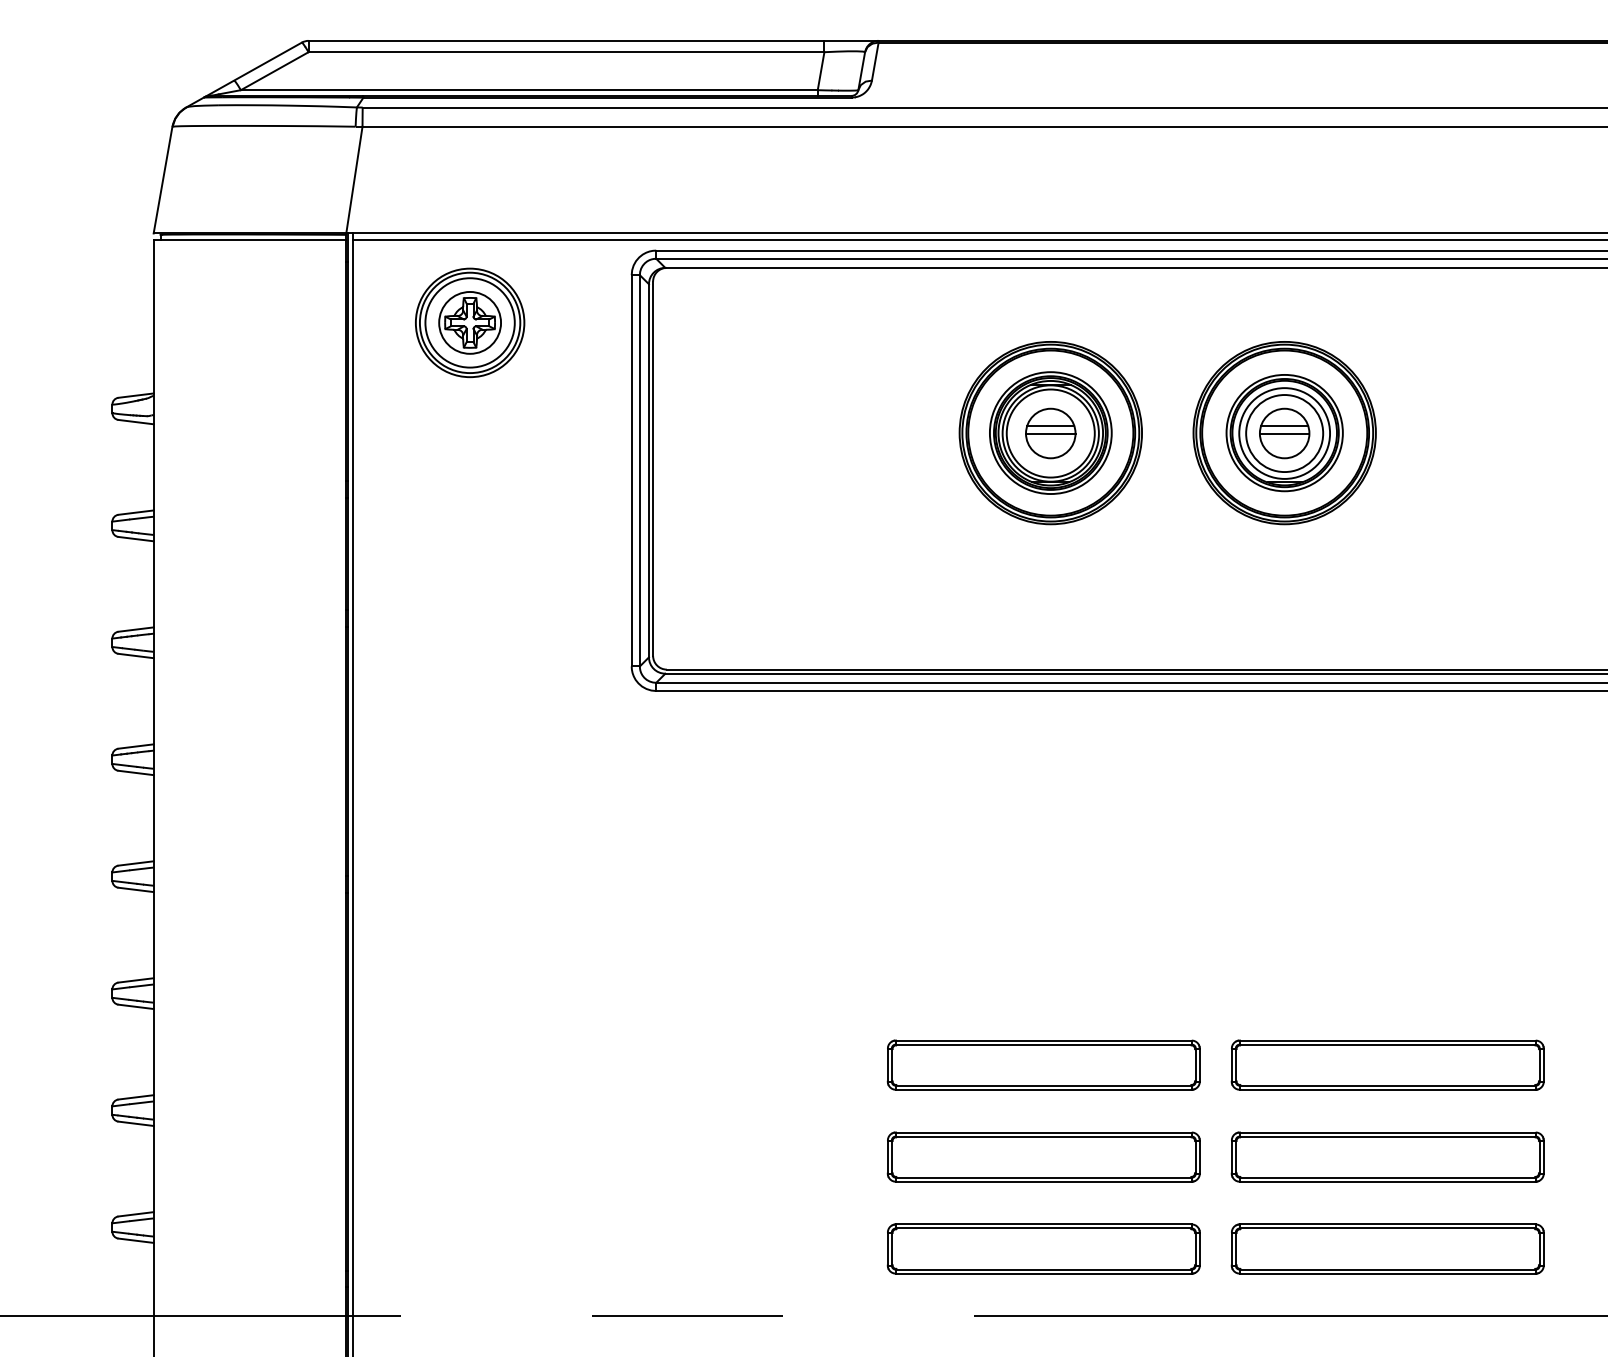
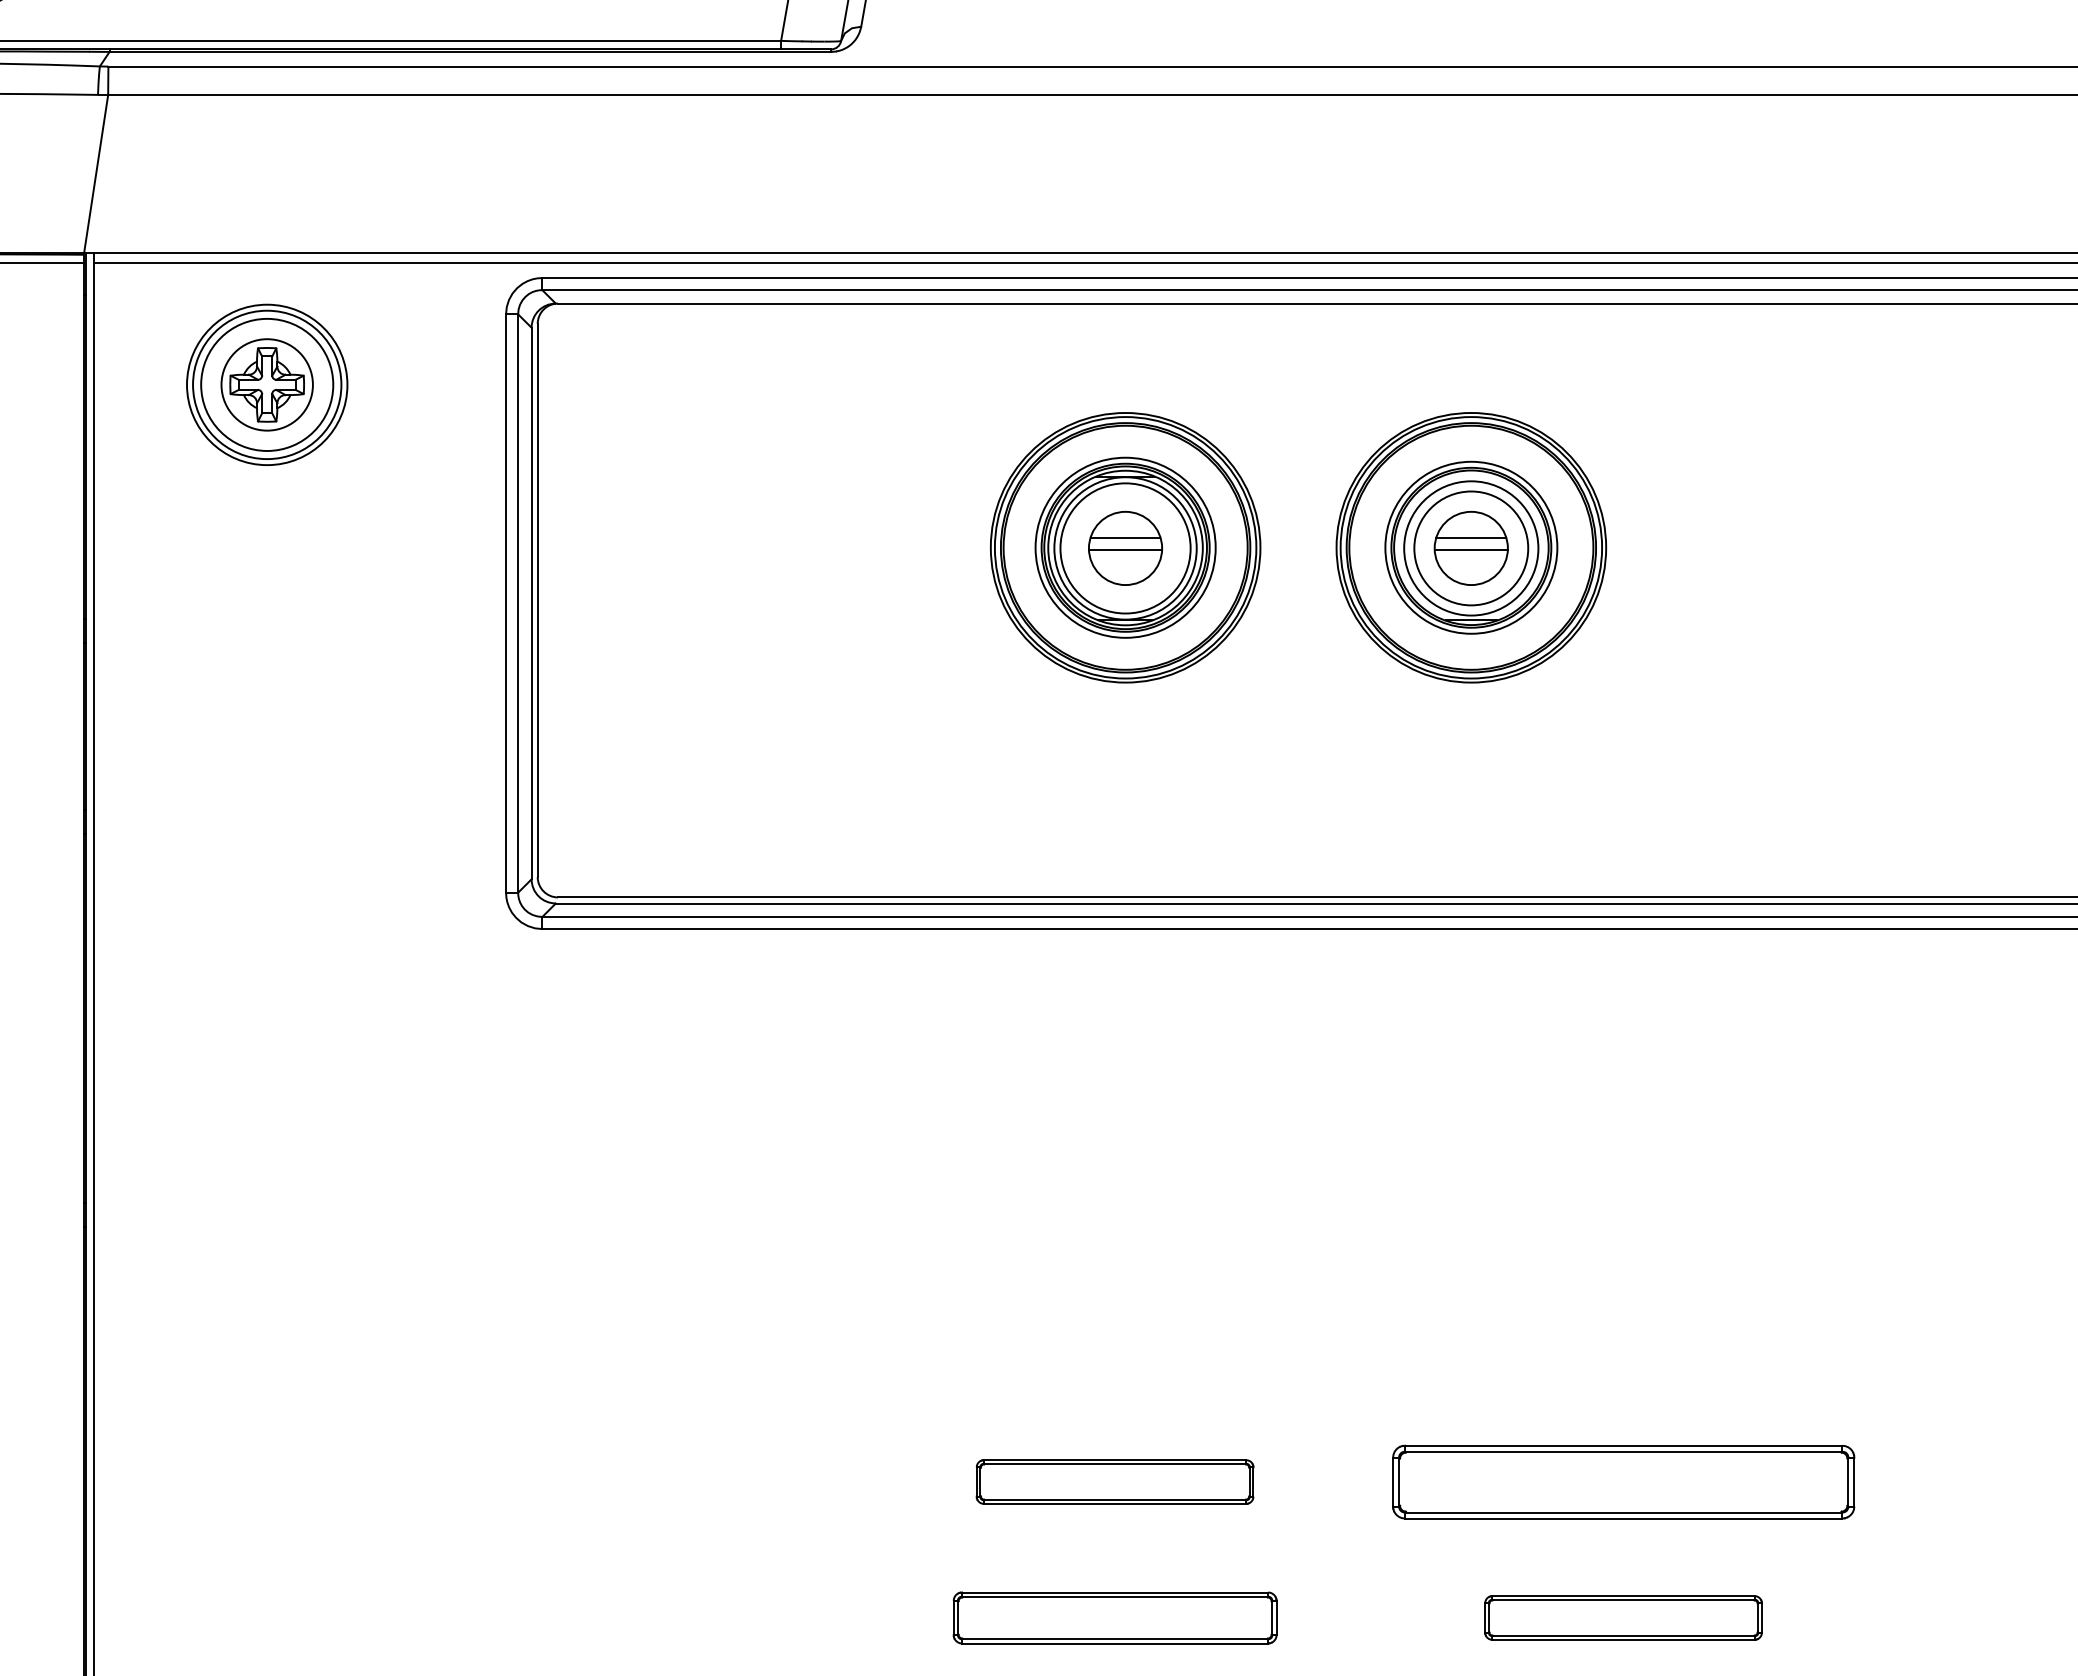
part: (1043, 1064) -> (1114, 1481), size x0.6
part: (1043, 1156) -> (1114, 1617), size x0.7
part: (1387, 1156) -> (1623, 1617), size x0.6

